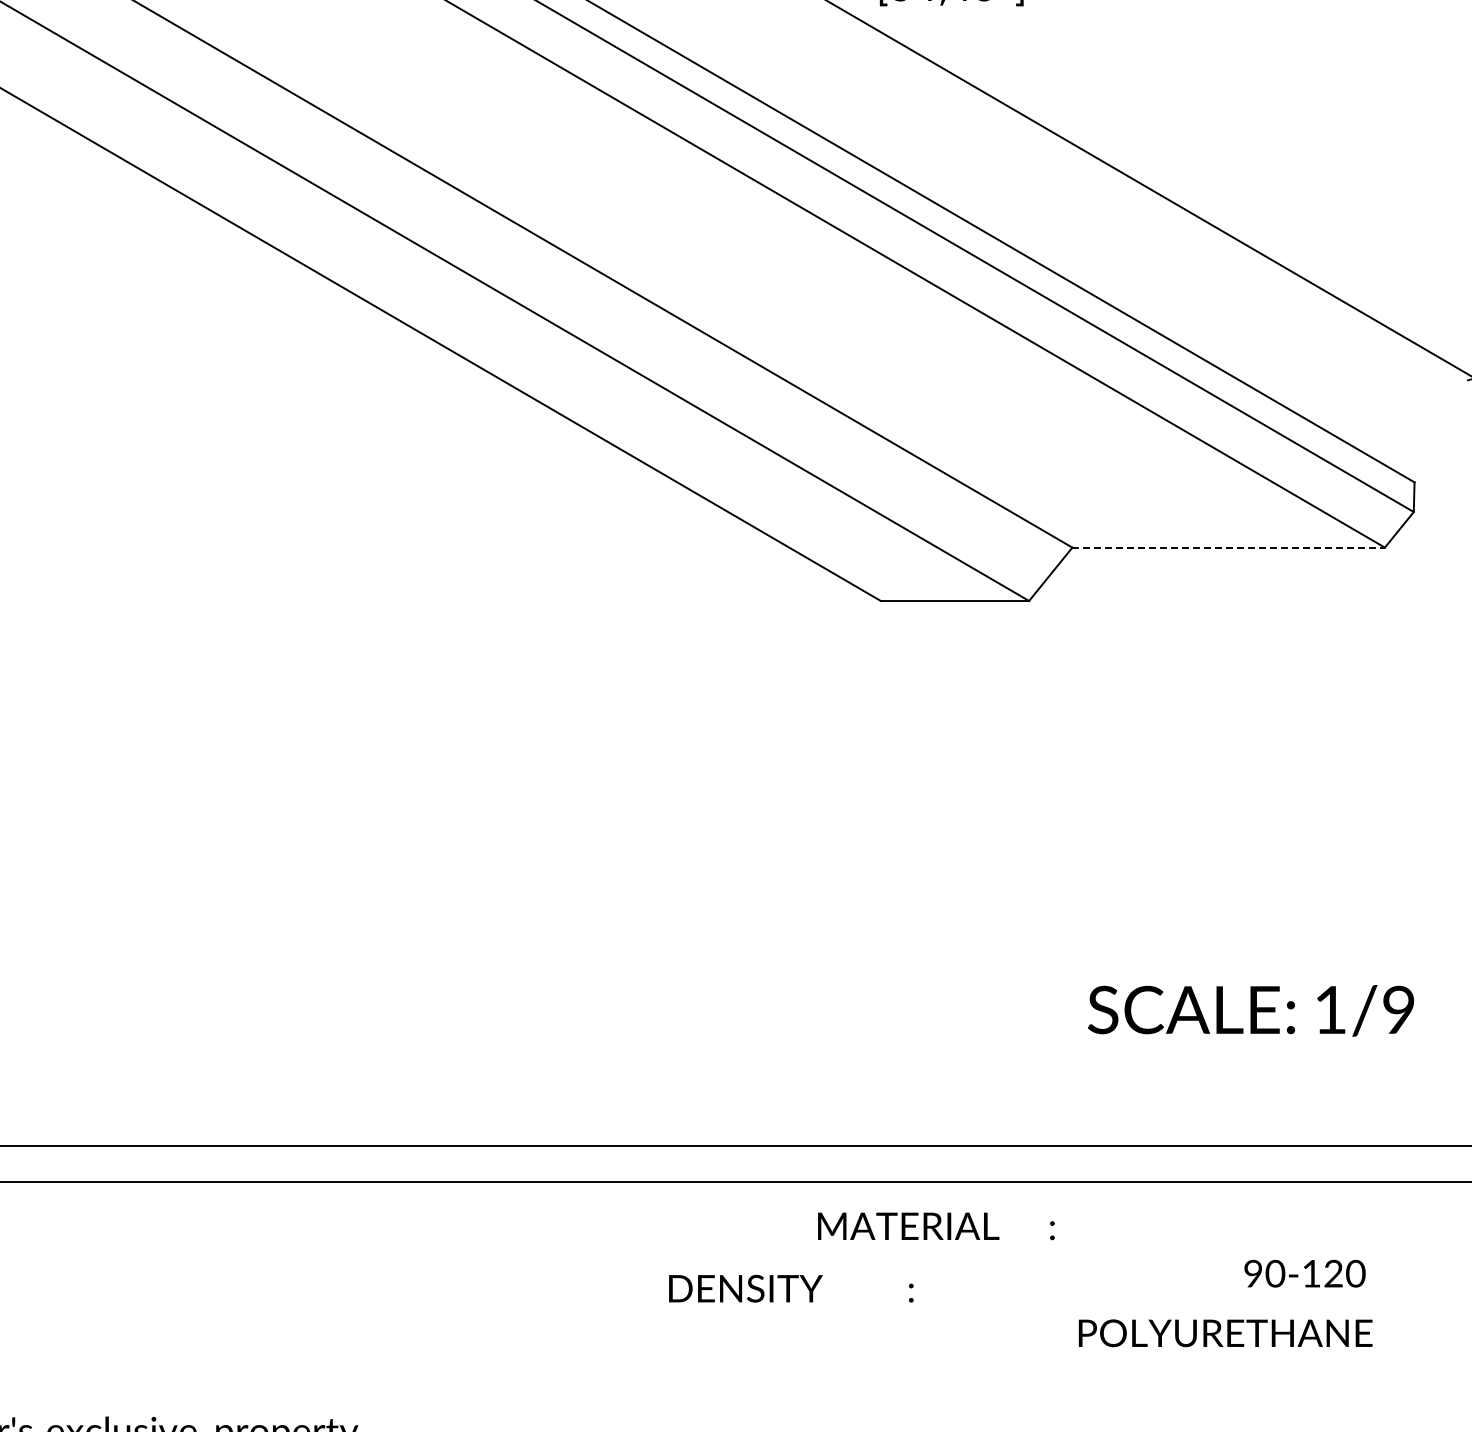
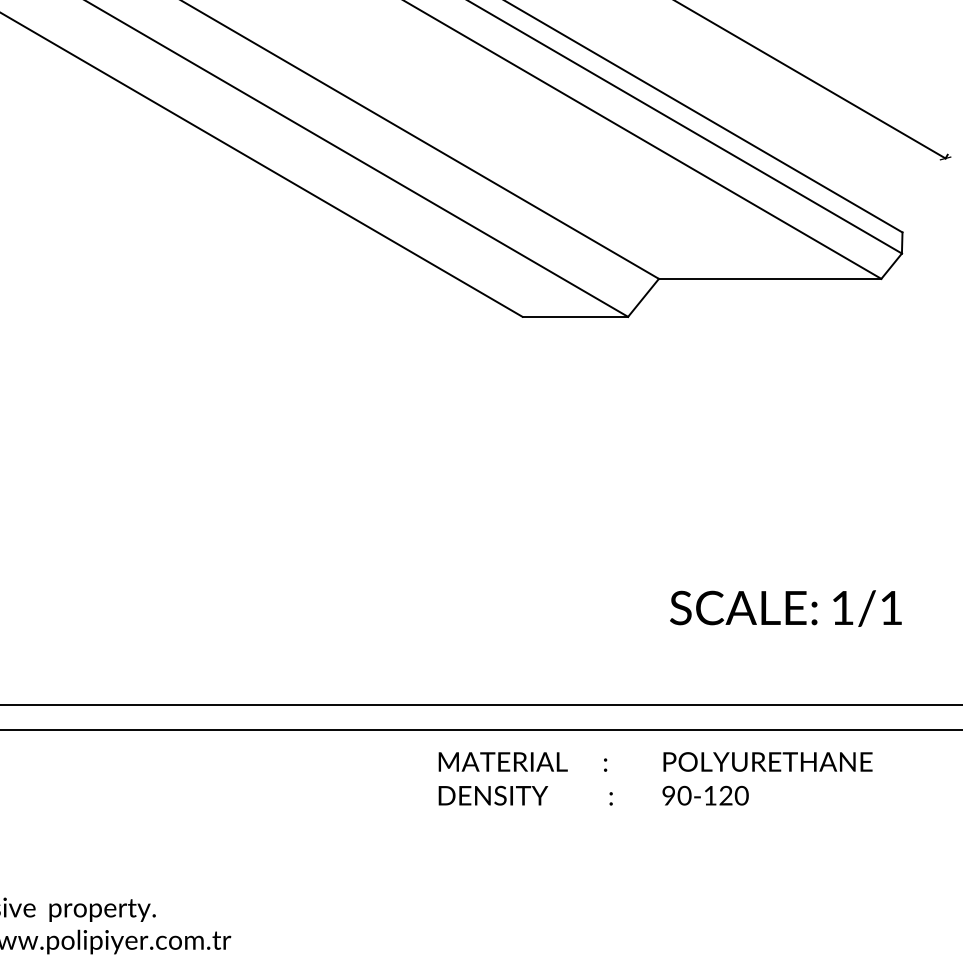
line: (1229, 547) -> (770, 278), dashed -> solid
text: (1398, 1009) -> (891, 607), 1/9 -> 1/1
text: (936, 1226) -> (523, 762), moved
text: (1304, 1273) -> (705, 795), moved
text: (791, 1288) -> (525, 795), moved
text: (1225, 1333) -> (767, 762), moved

